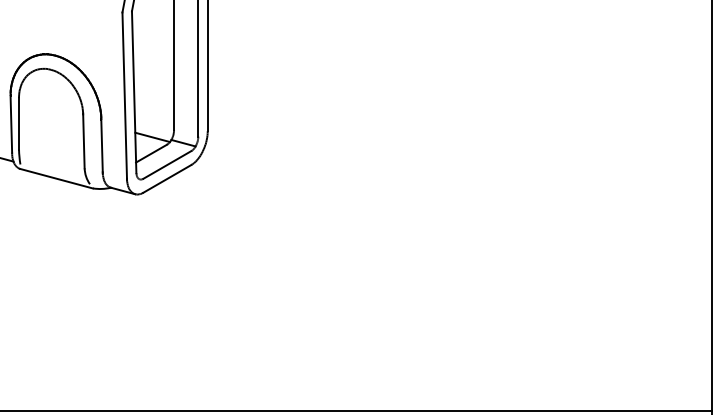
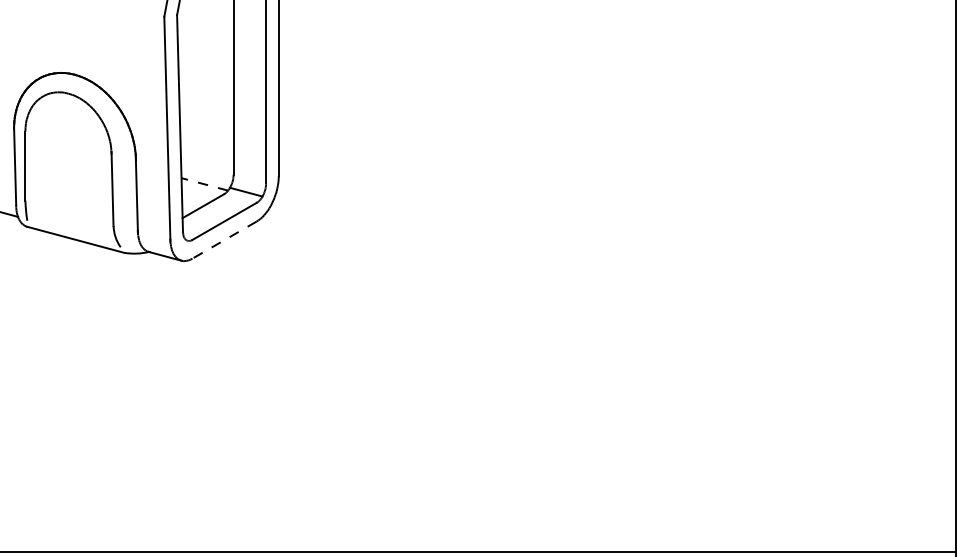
line: (152, 137) -> (204, 184), solid -> dashed
line: (167, 179) -> (224, 240), solid -> dashed

